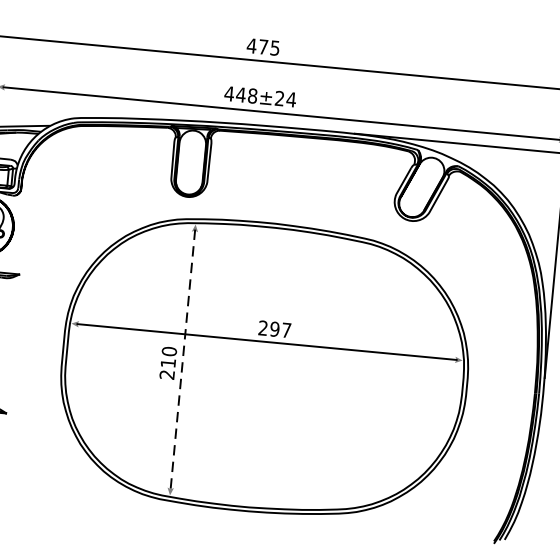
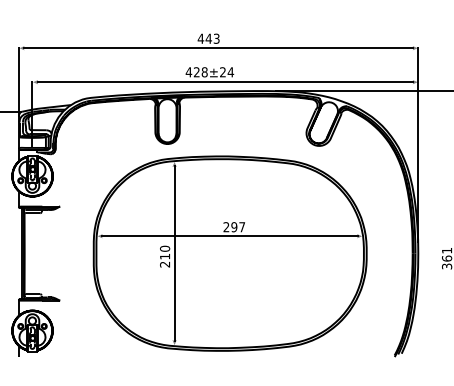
text: (268, 47) -> (212, 38), 475 -> 443
text: (240, 95) -> (196, 72), 448±24 -> 428±24
line: (182, 361) -> (174, 254), dashed -> solid

